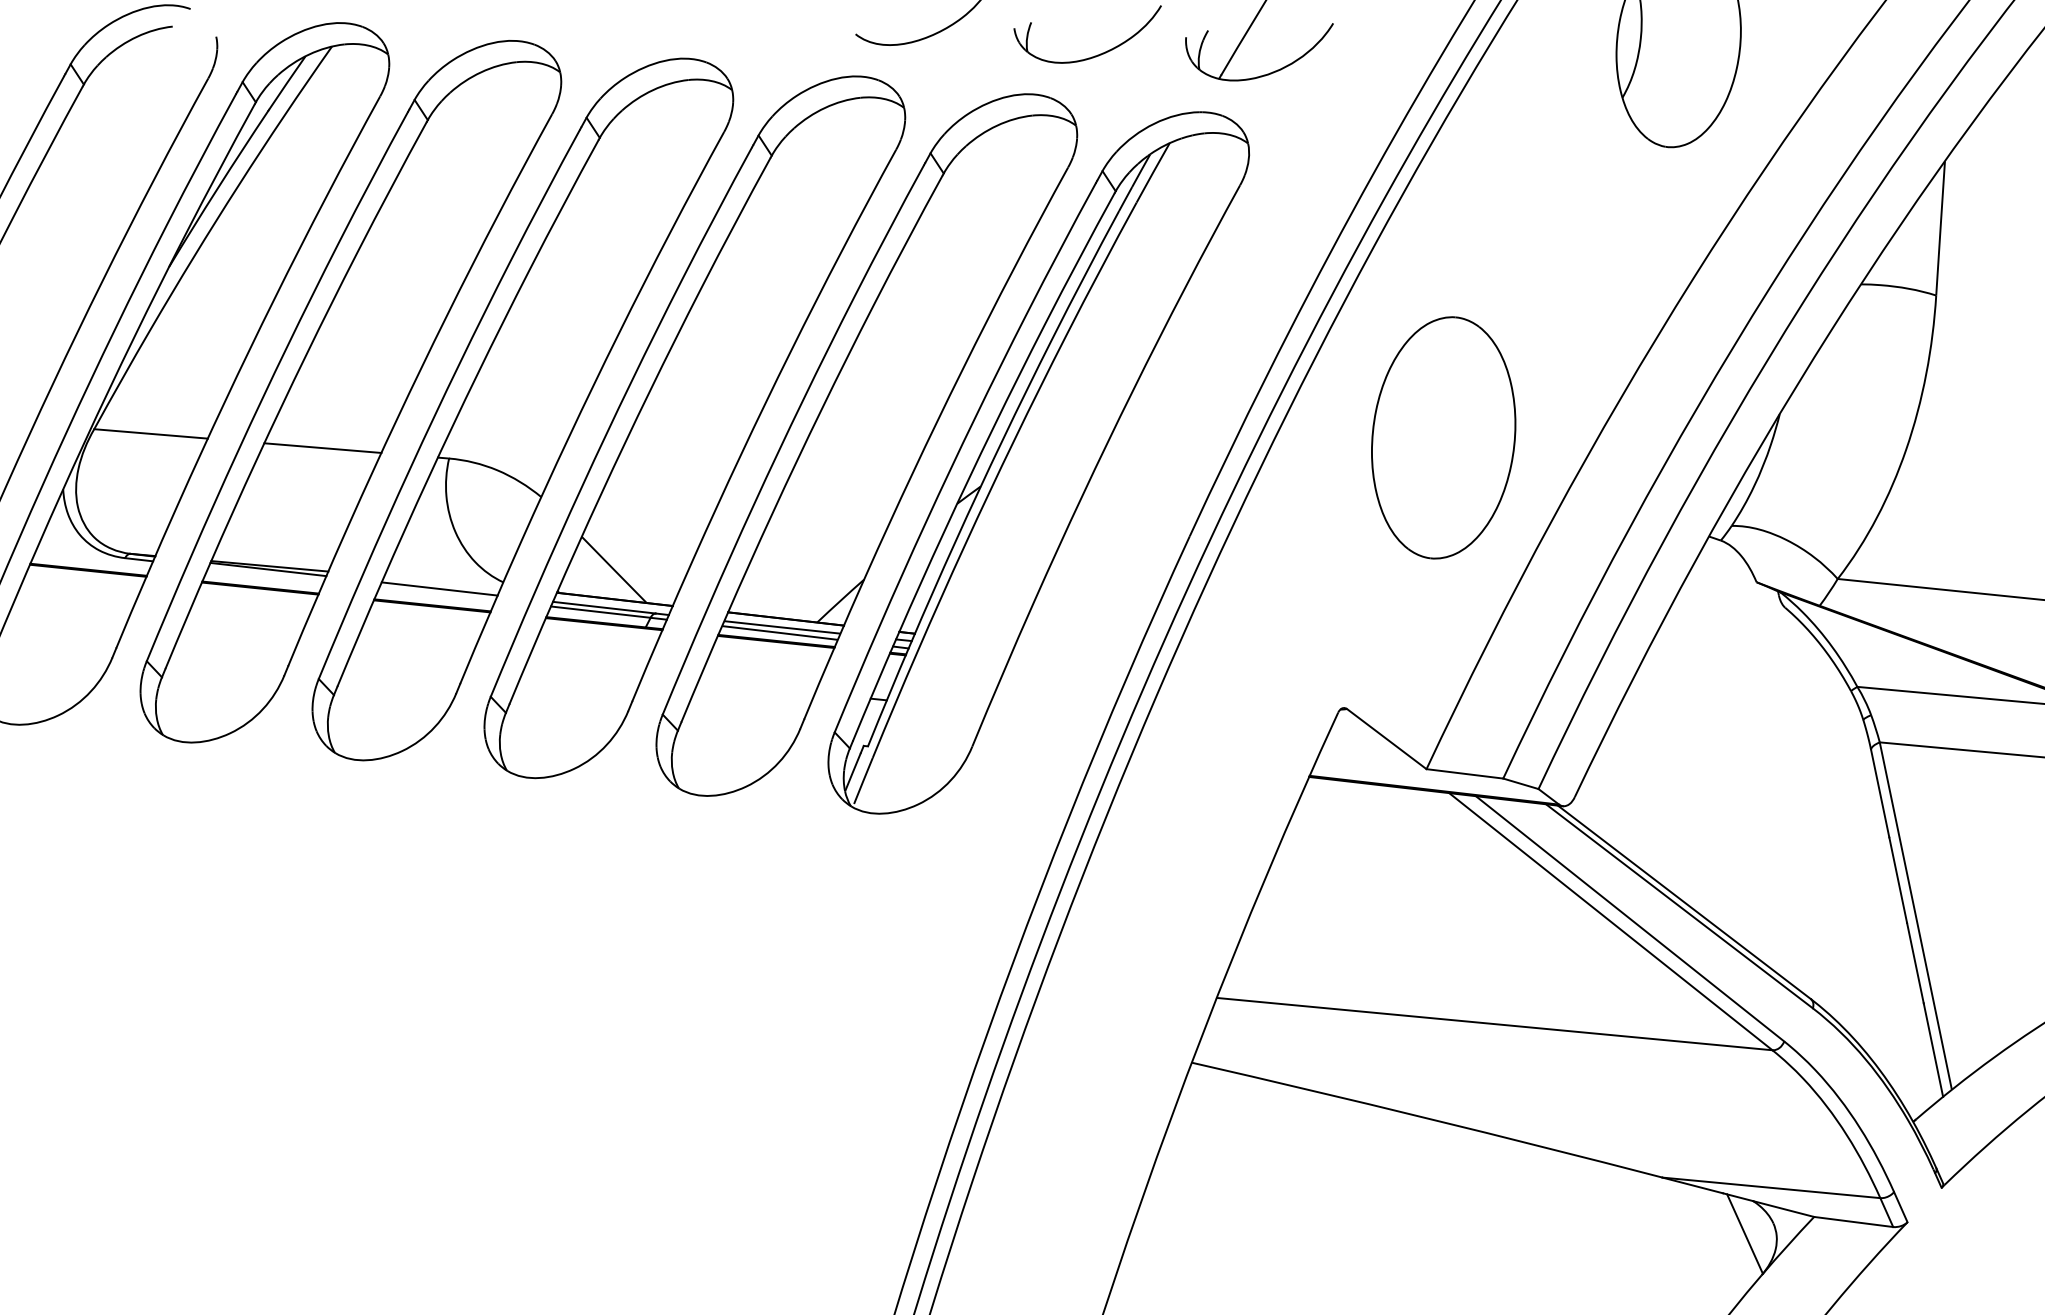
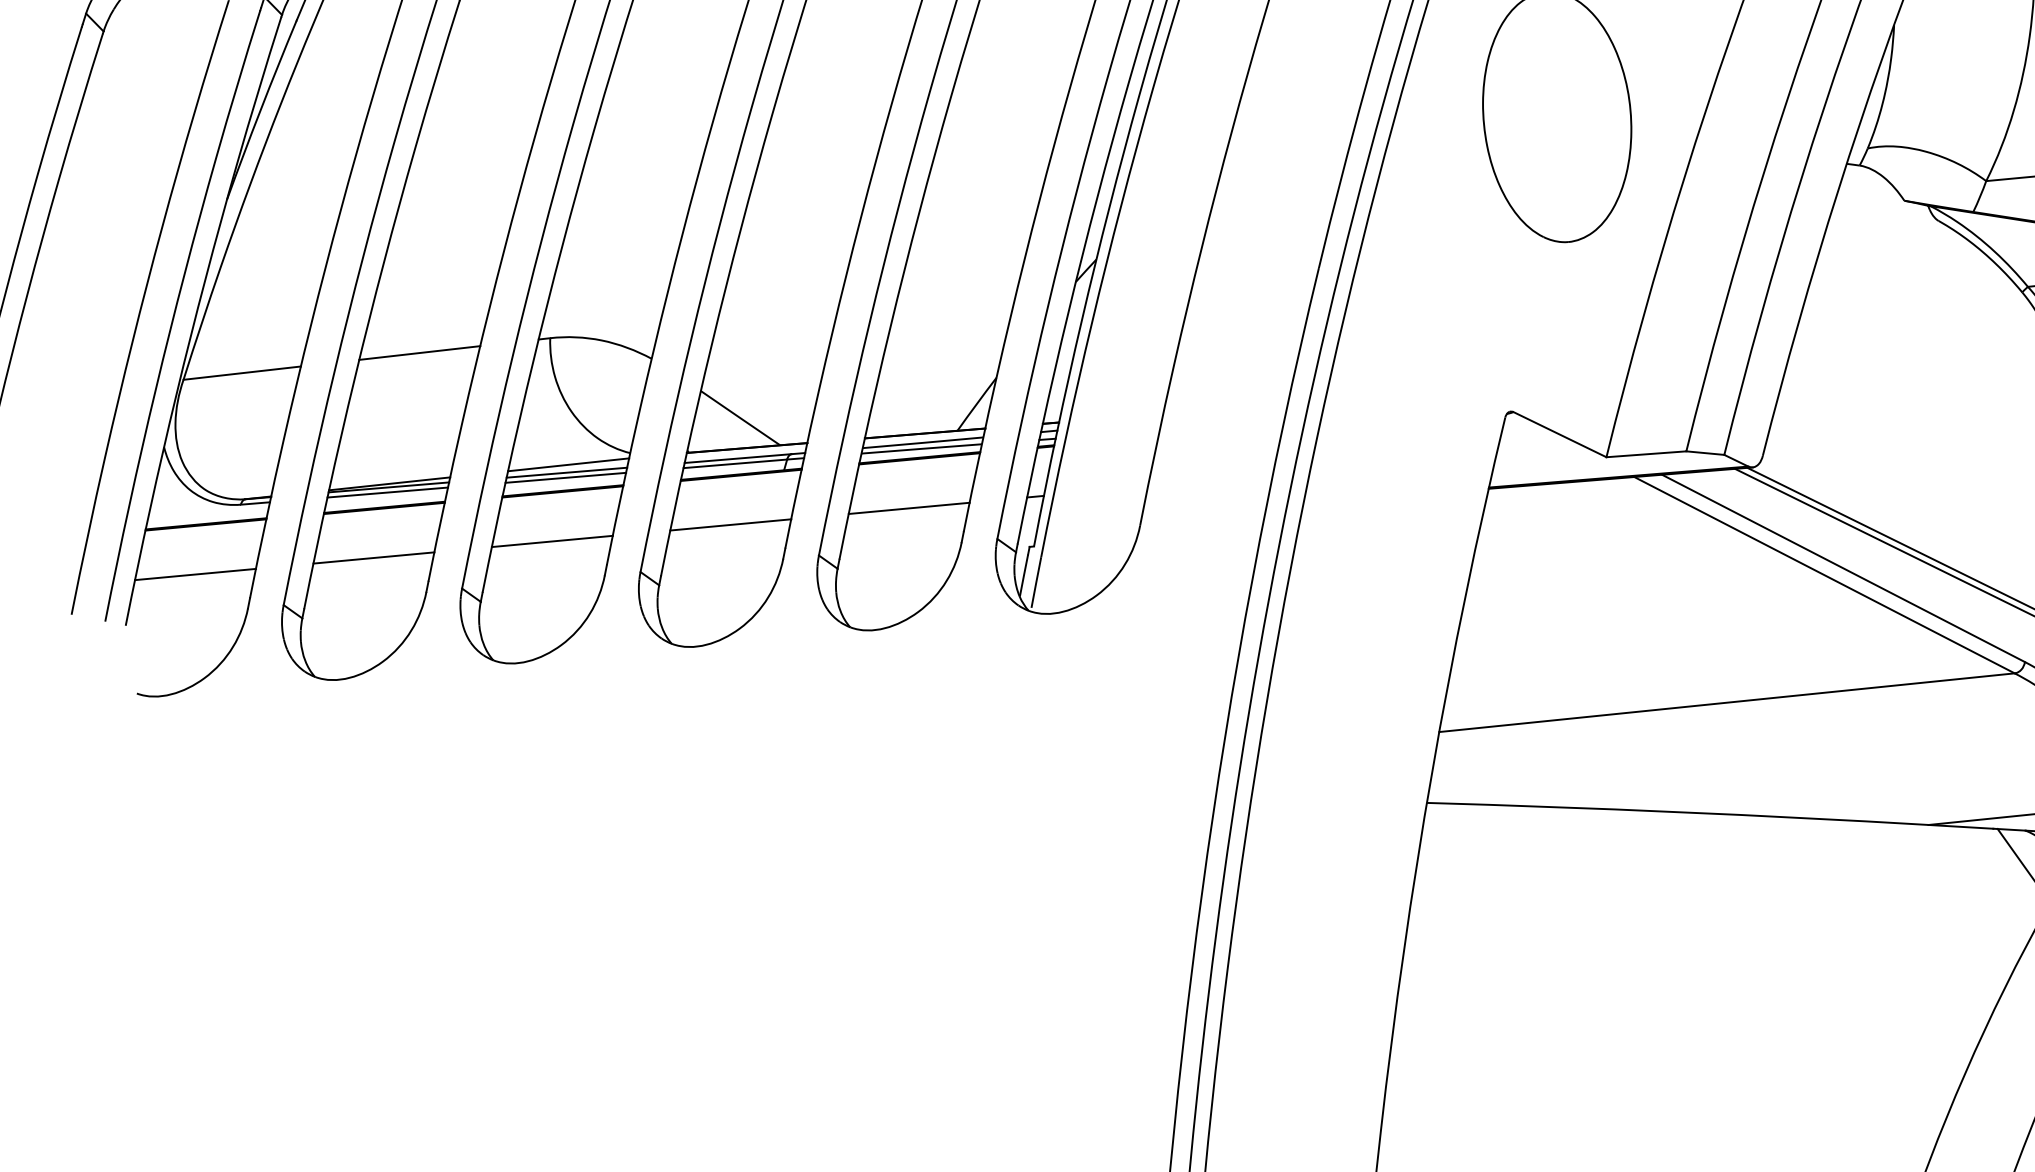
line: (266, 573) -> (387, 491), added
line: (442, 581) -> (568, 464), added
line: (437, 593) -> (565, 477), added
line: (68, 615) -> (194, 574), added
line: (240, 633) -> (373, 558), added
line: (412, 651) -> (551, 541), added
line: (584, 669) -> (730, 525), added
line: (756, 686) -> (908, 508), added

